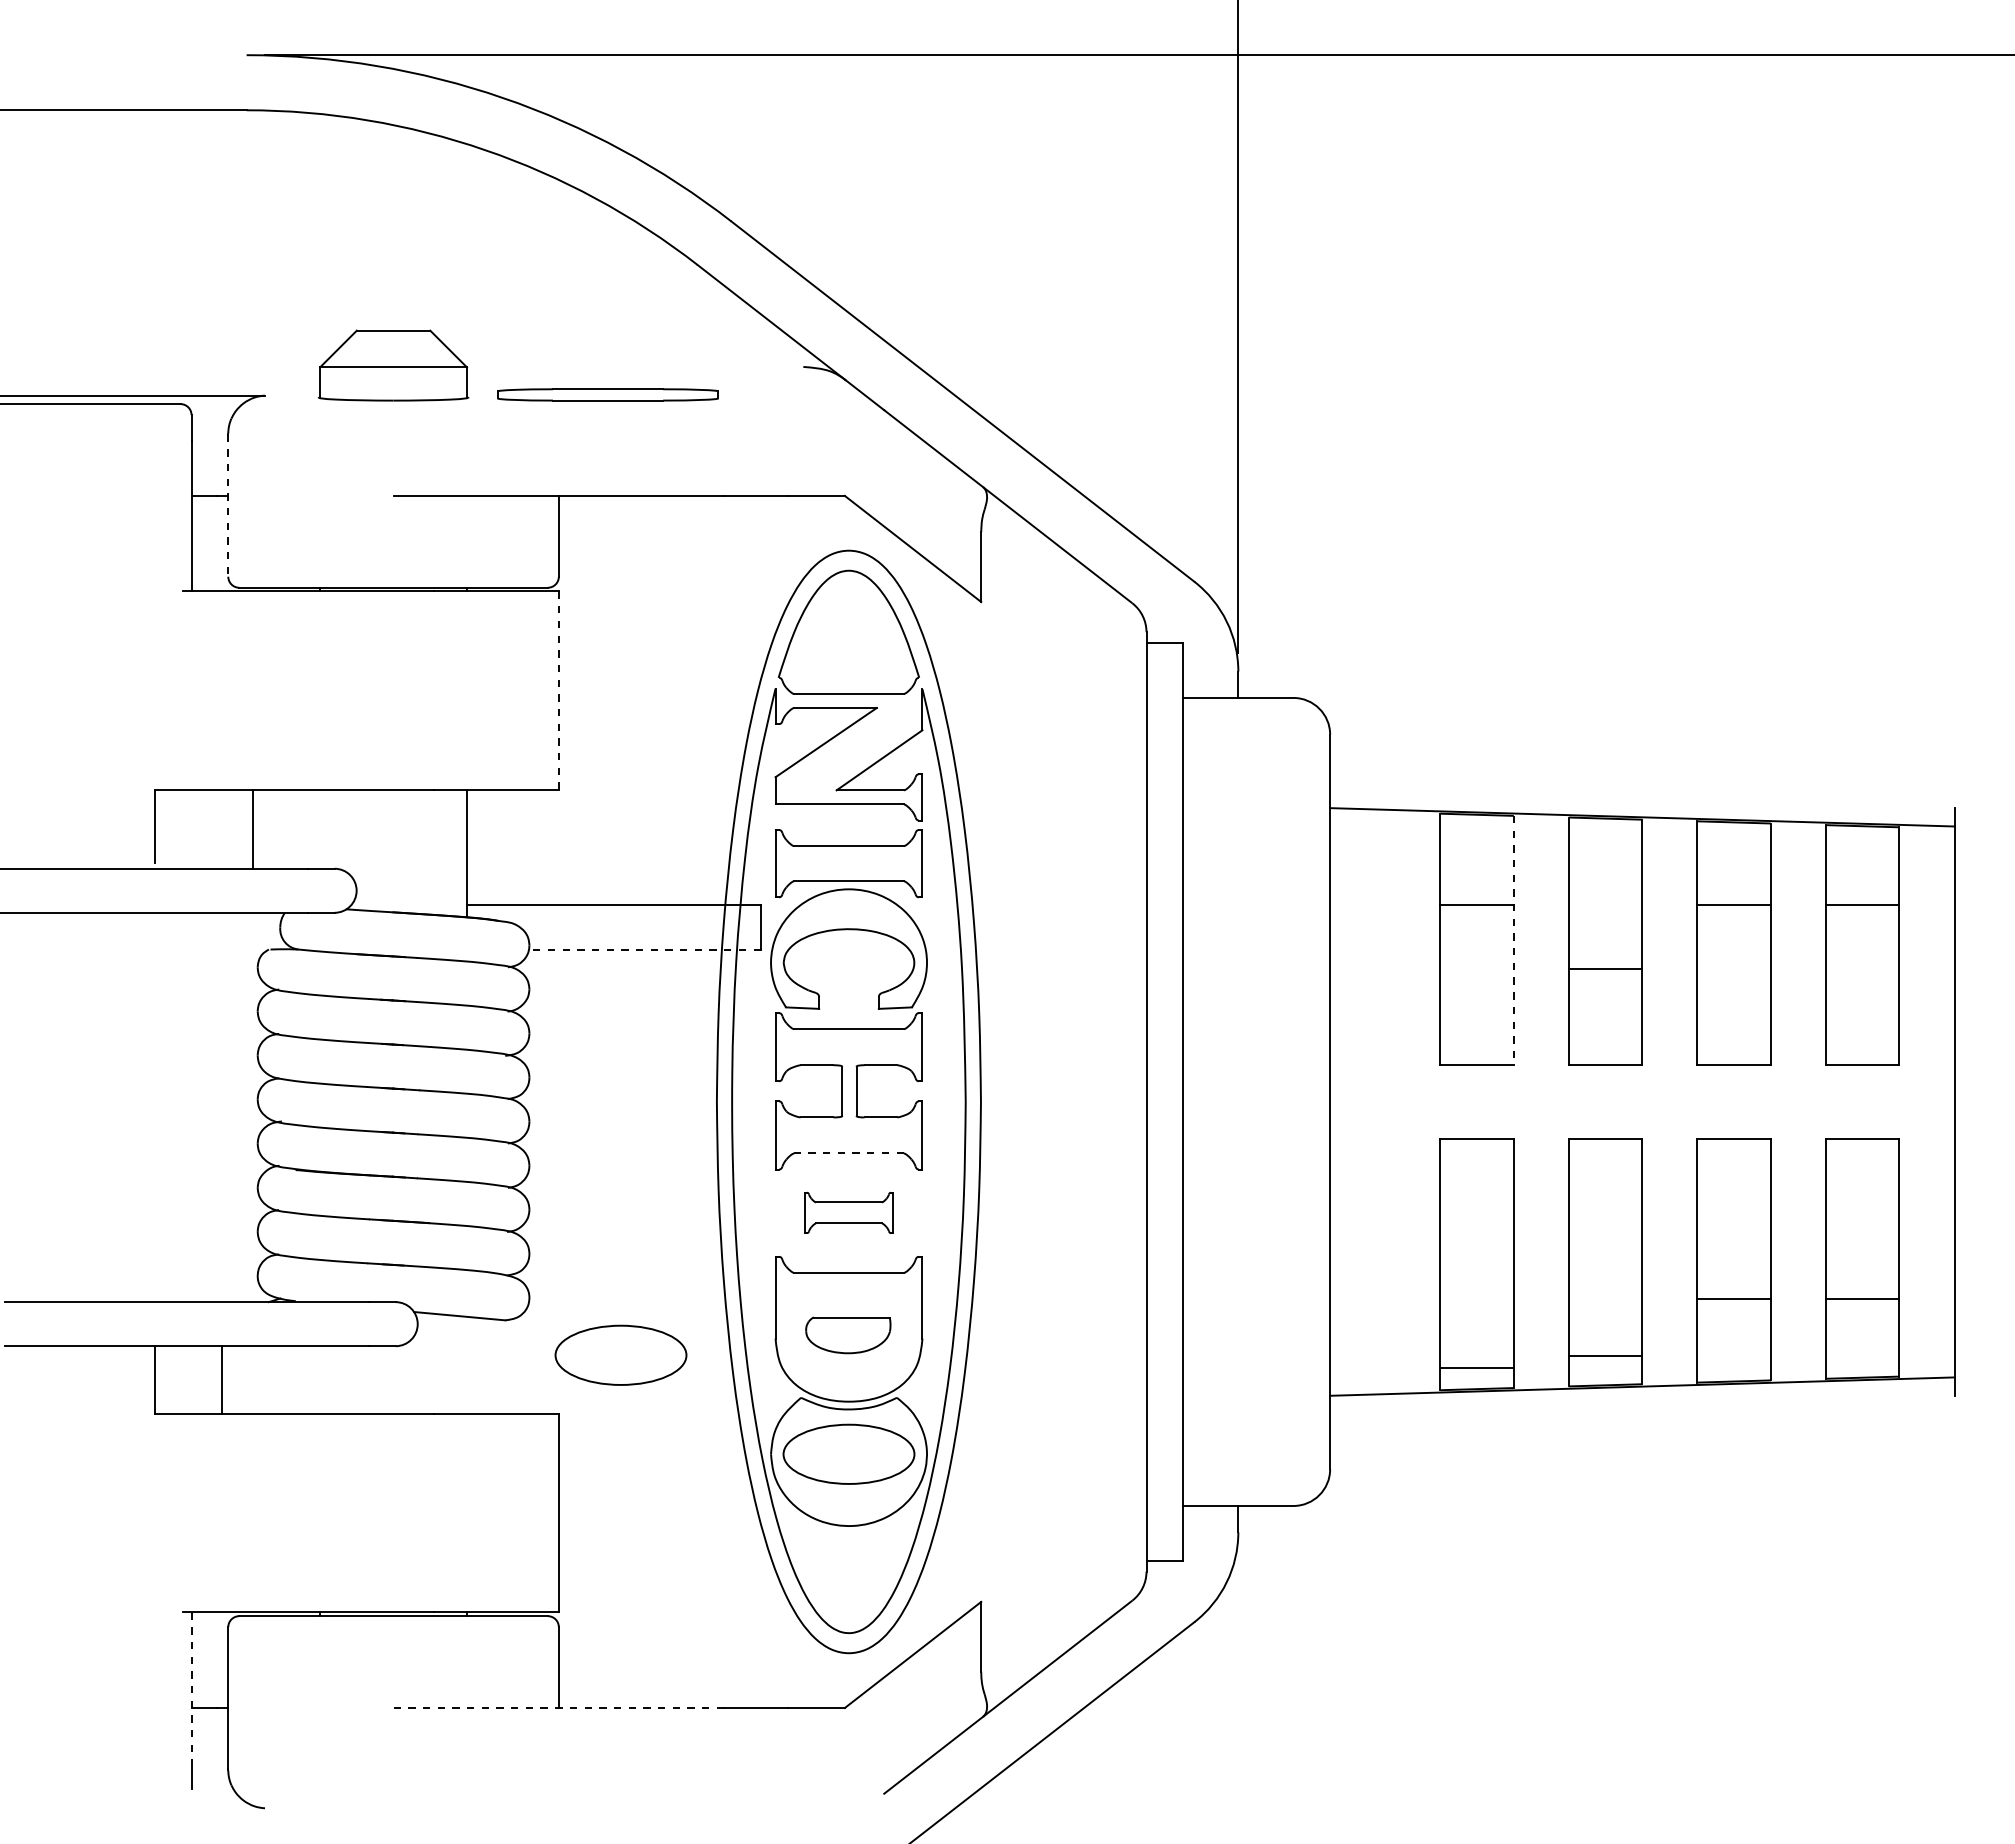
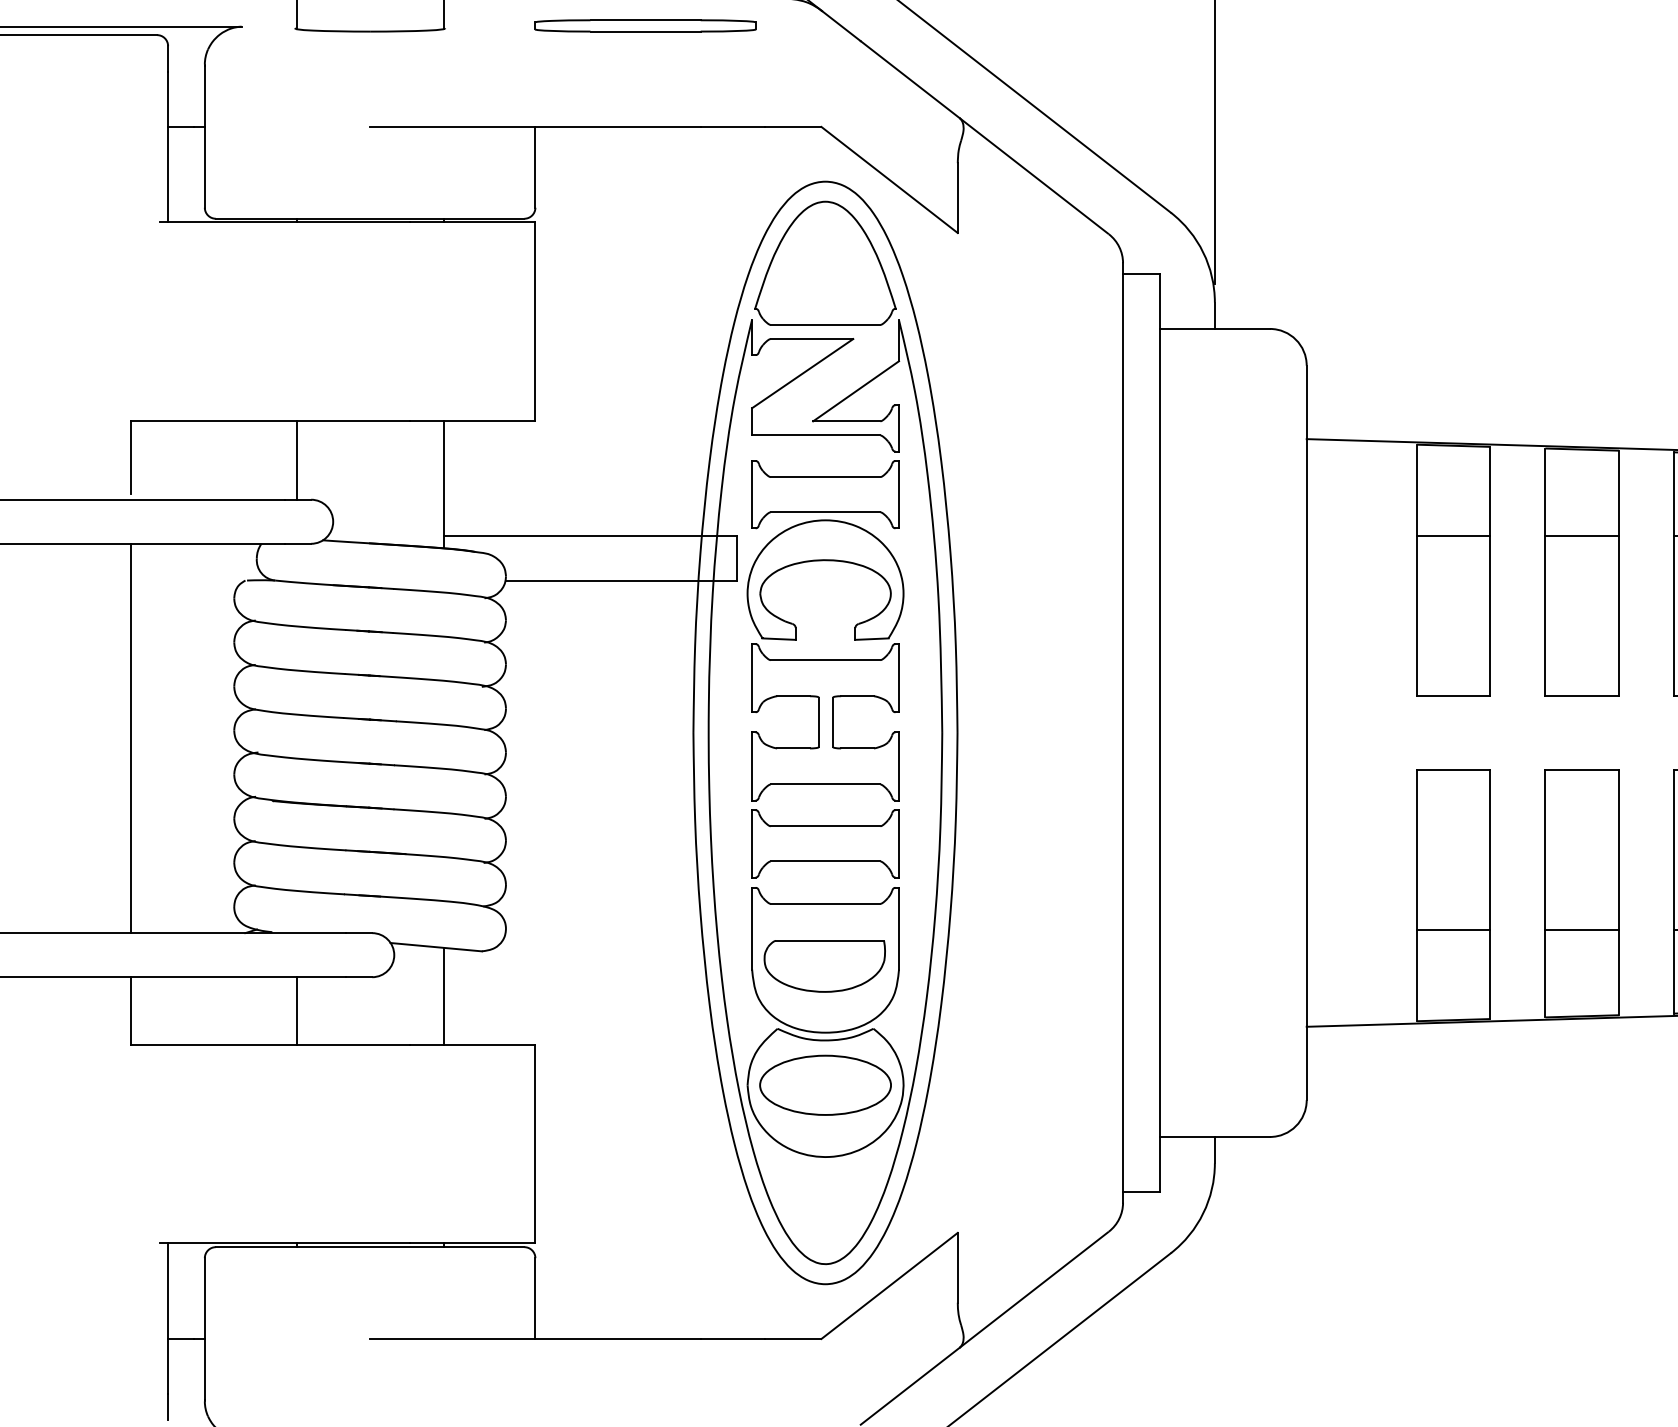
part: (607, 394) -> (645, 25), moved
line: (228, 506) -> (205, 137), dashed -> solid
line: (558, 690) -> (535, 321), dashed -> solid
line: (253, 828) -> (297, 459), moved
line: (1513, 940) -> (1490, 571), dashed -> solid
line: (644, 949) -> (621, 580), dashed -> solid
line: (1605, 969) -> (1582, 536), moved
line: (154, 1107) -> (131, 738), added
line: (849, 1153) -> (826, 784), dashed -> solid
part: (848, 1212) -> (825, 843), size x1.67
part: (848, 1335) -> (825, 966), size x1.43
part: (620, 1354) -> (597, 985), removed
line: (1605, 1355) -> (1582, 929), moved
line: (467, 1365) -> (444, 996), added
line: (1476, 1367) -> (1453, 929), moved
line: (222, 1380) -> (297, 1011), moved
line: (191, 1688) -> (168, 1319), dashed -> solid
line: (558, 1707) -> (535, 1338), dashed -> solid

